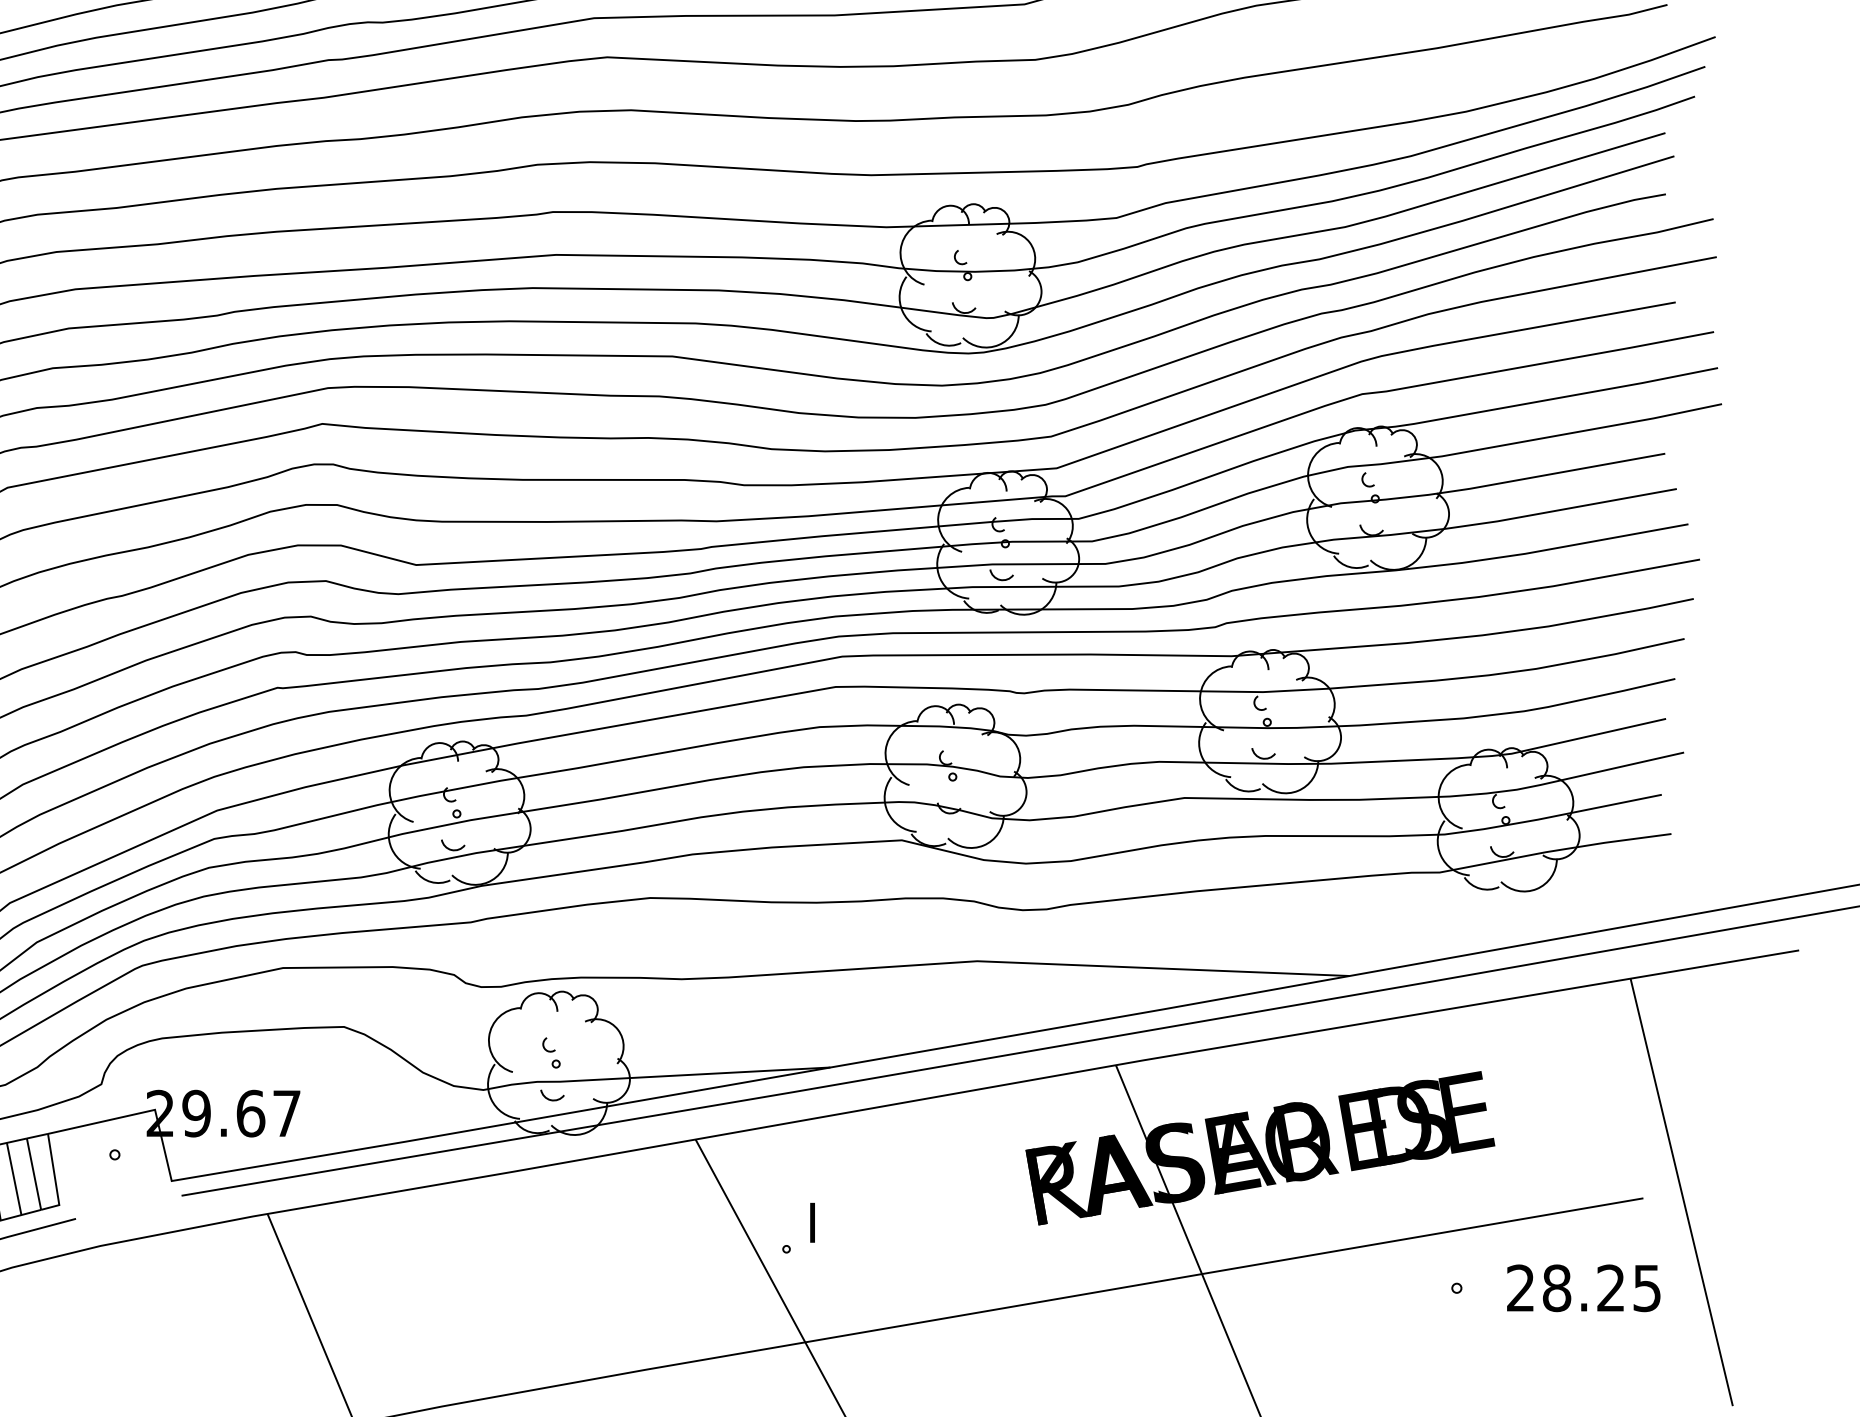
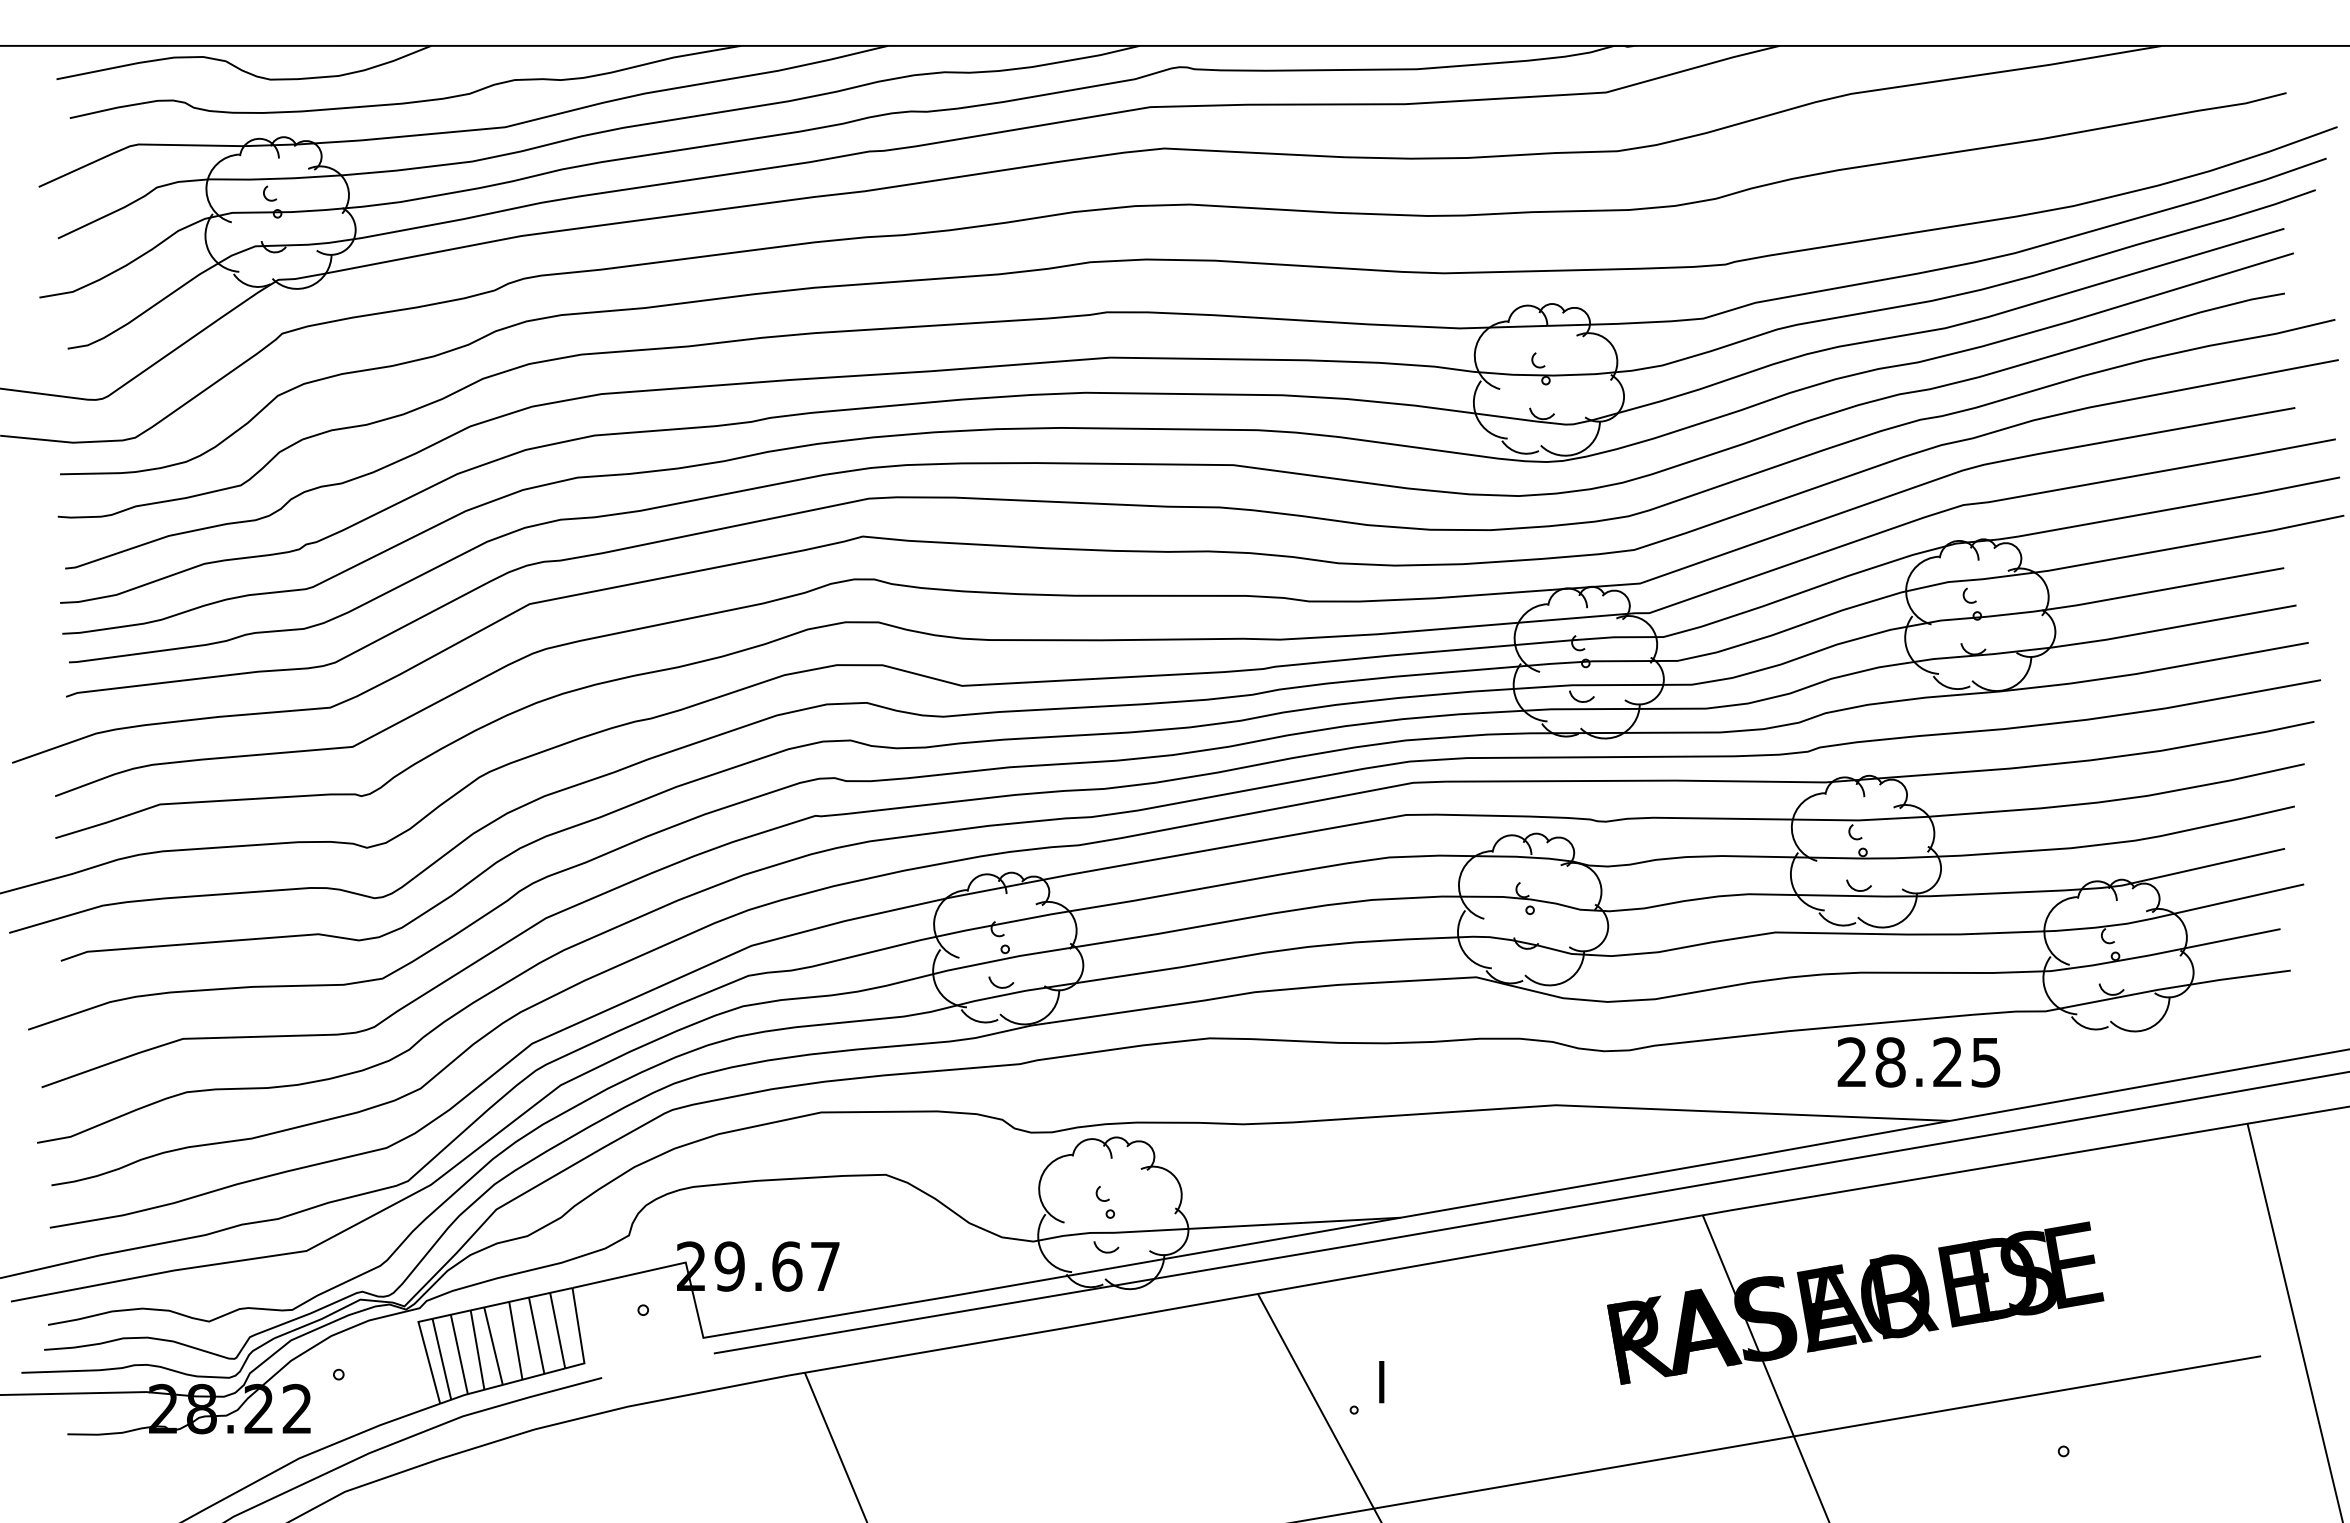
text: (1583, 1288) -> (1918, 1062), moved

